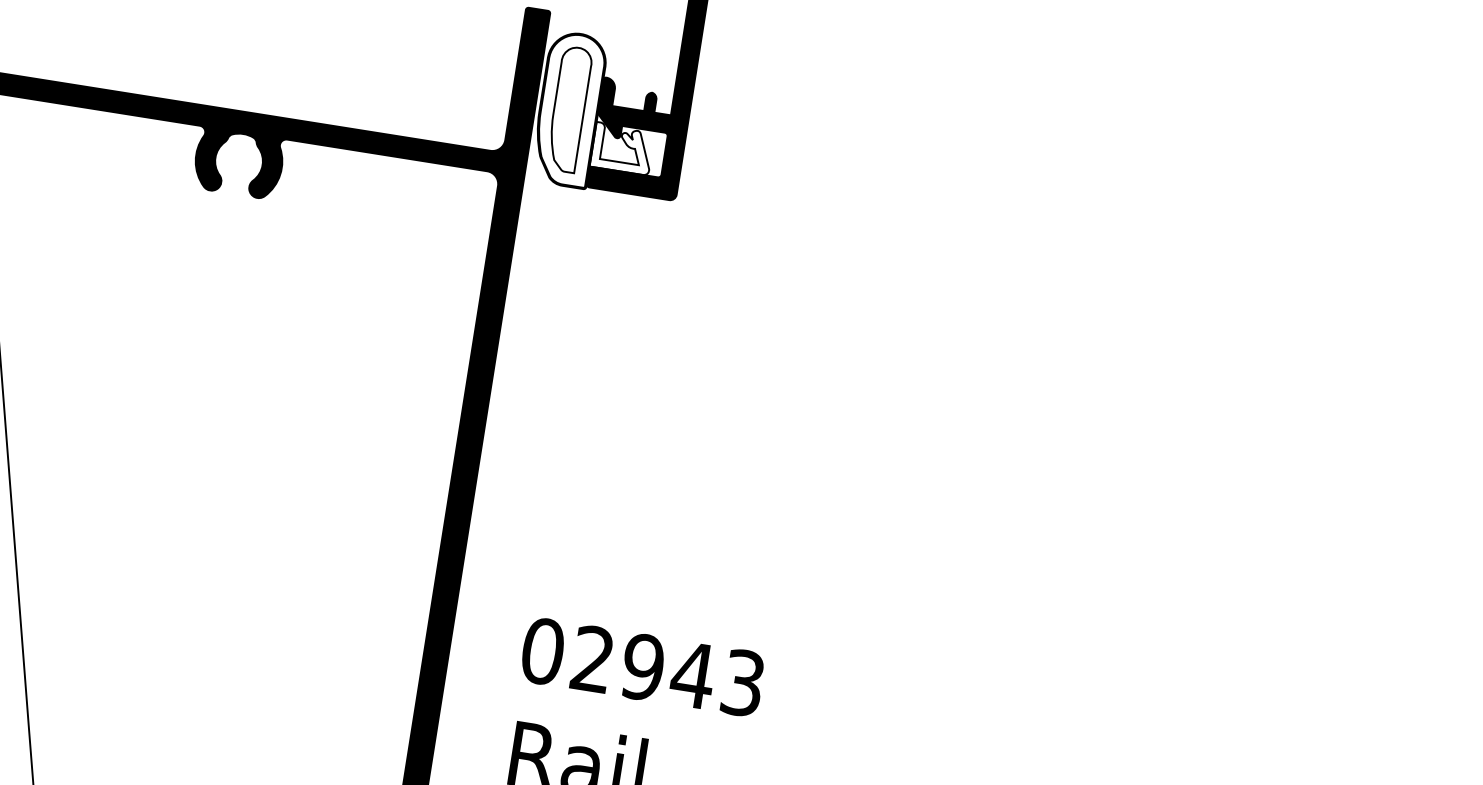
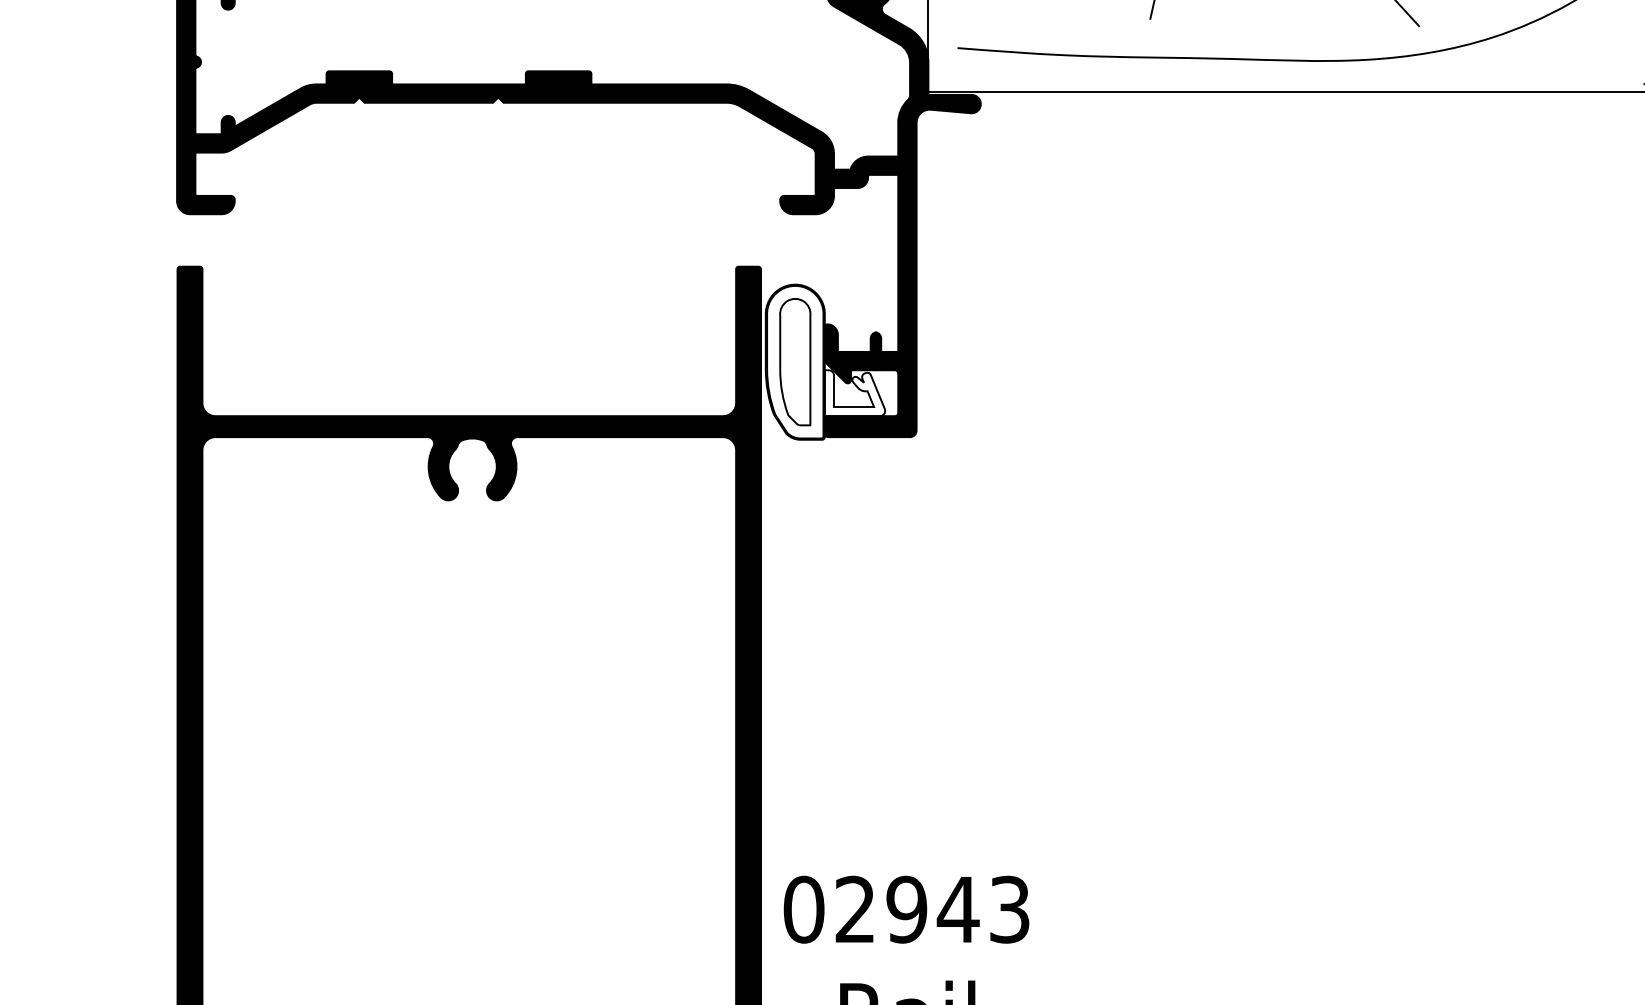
text: (642, 667) -> (906, 909), moved

